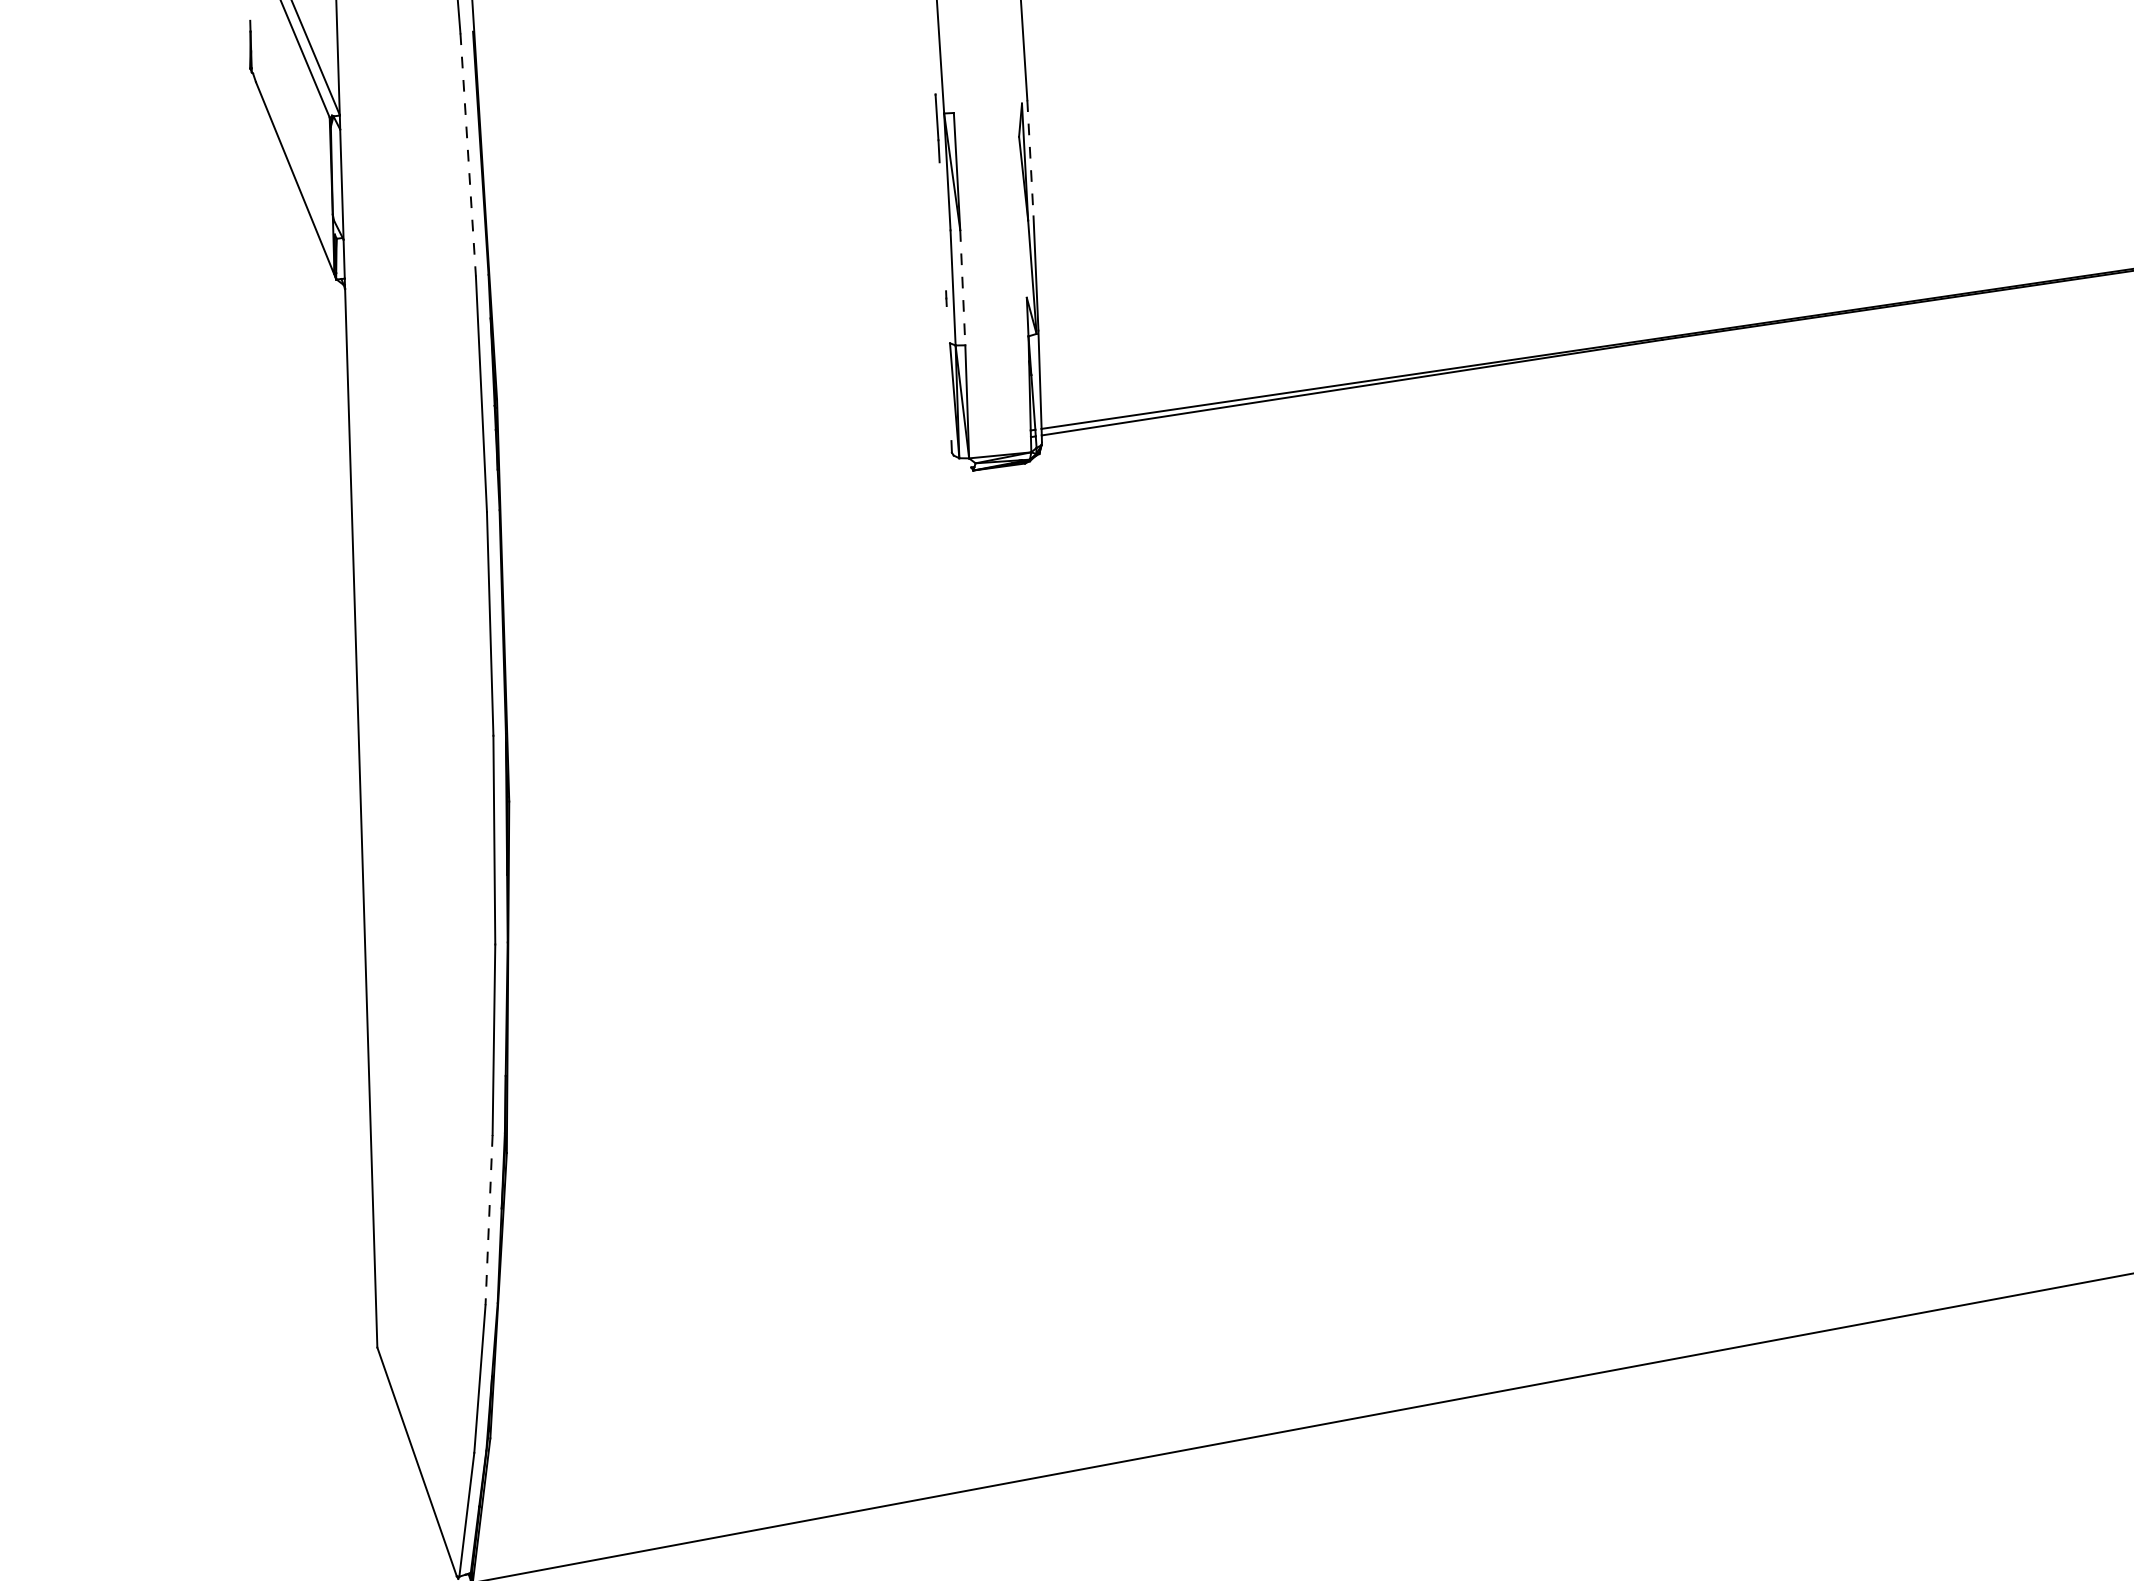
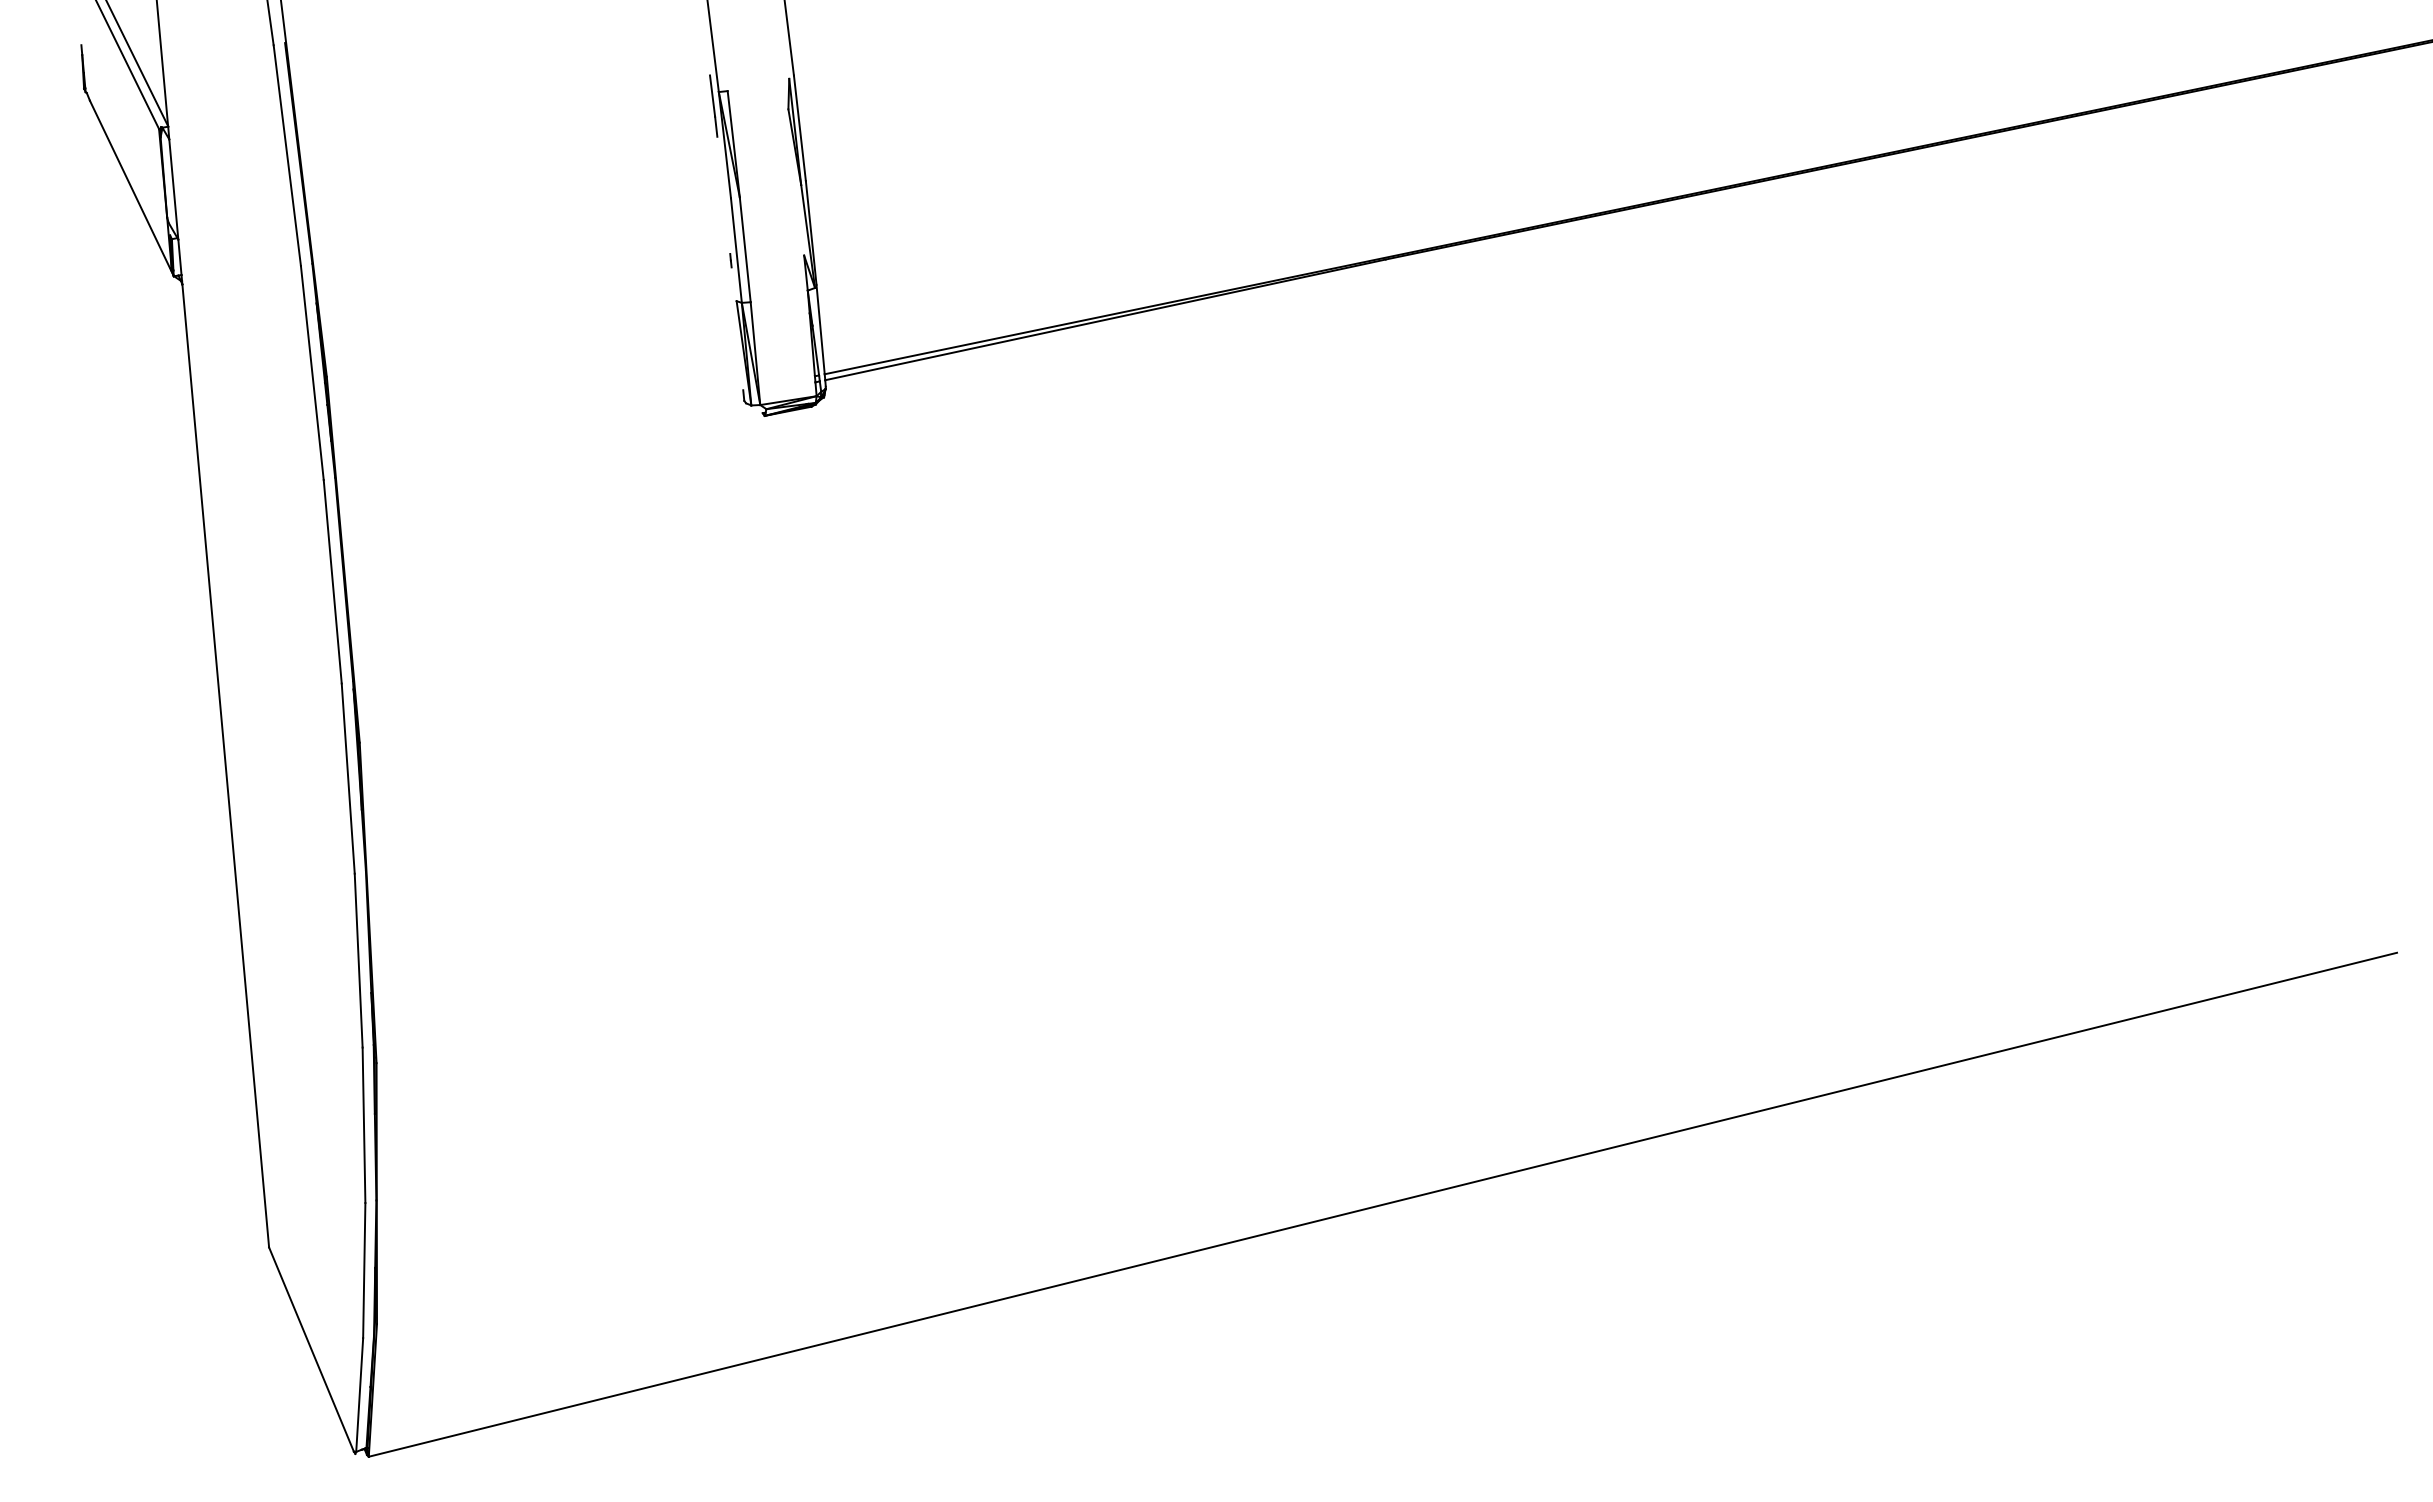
line: (468, 155) -> (287, 156), dashed -> solid
line: (1029, 158) -> (799, 128), dashed -> solid
line: (963, 287) -> (745, 249), dashed -> solid
line: (489, 1220) -> (364, 1125), dashed -> solid

